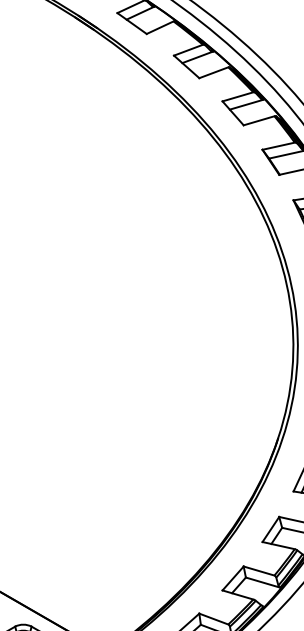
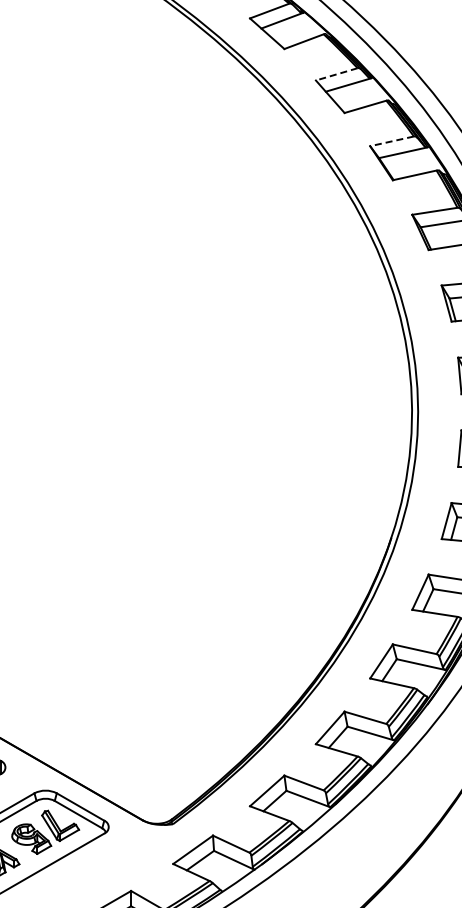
line: (237, 96) -> (336, 74), solid -> dashed
line: (278, 146) -> (391, 141), solid -> dashed

